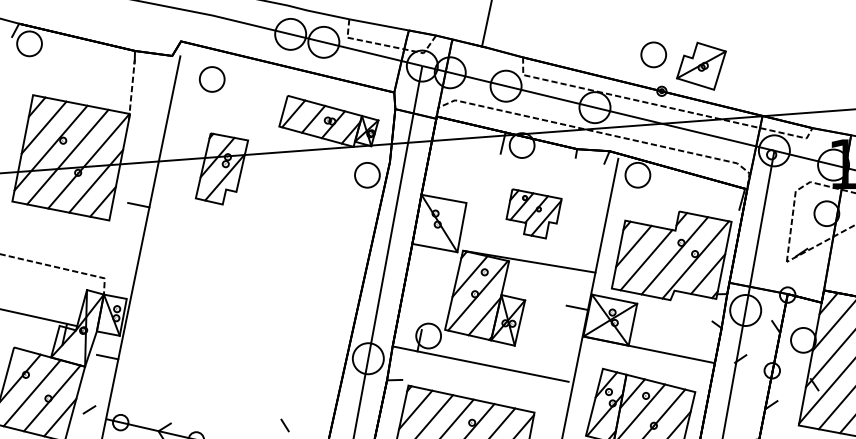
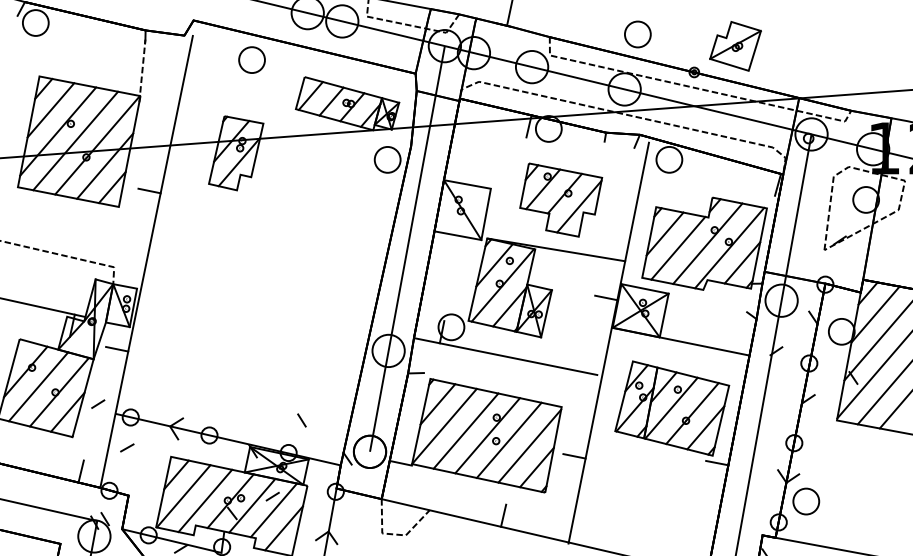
part: (653, 54) -> (637, 34), moved
part: (211, 78) -> (251, 59), moved
part: (534, 213) -> (561, 199), size x1.43

